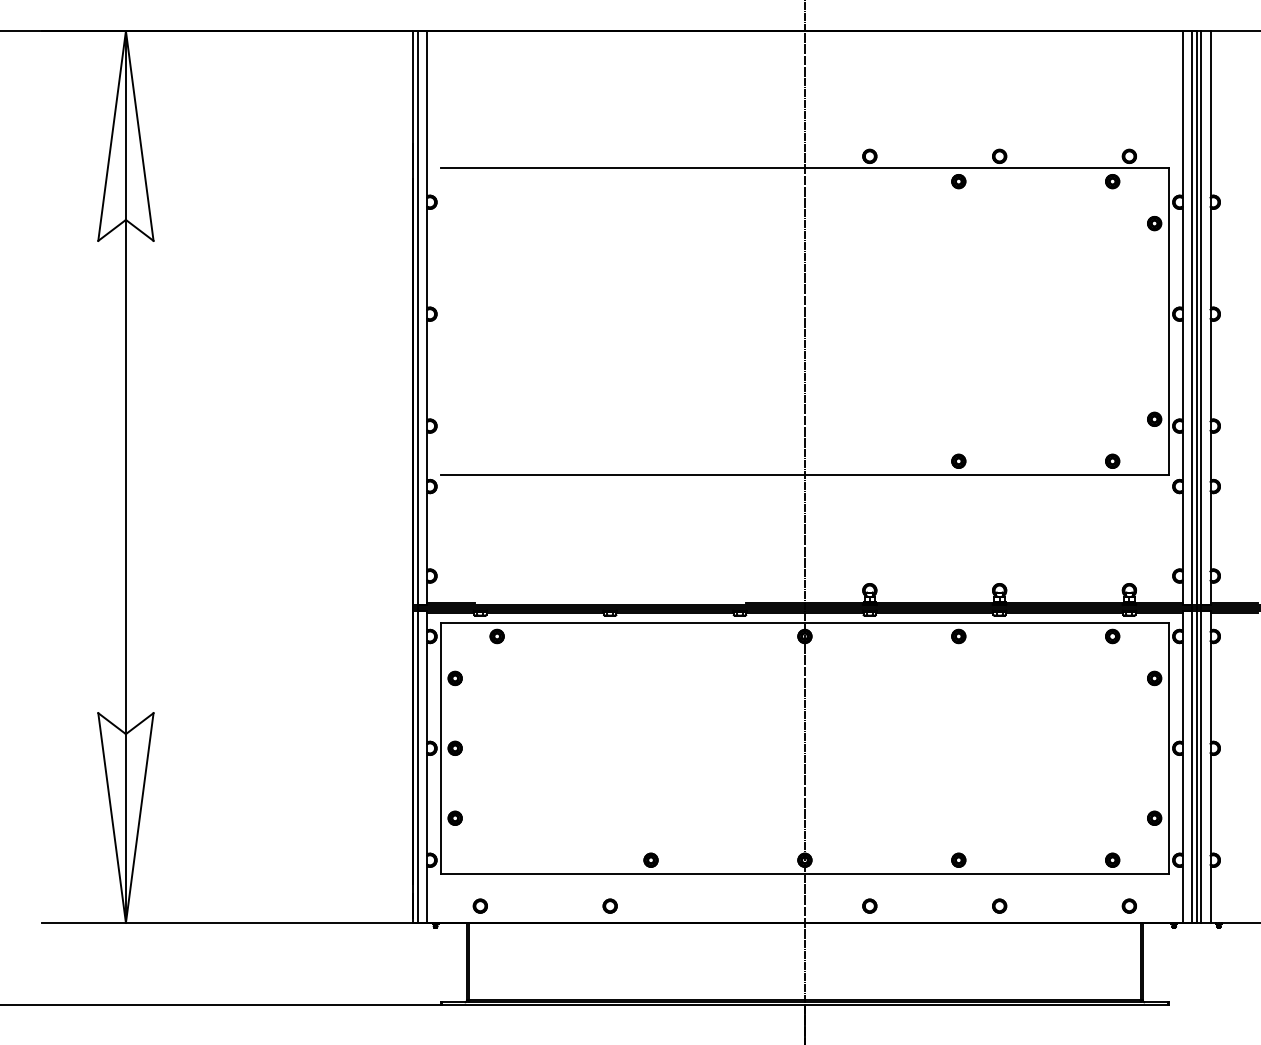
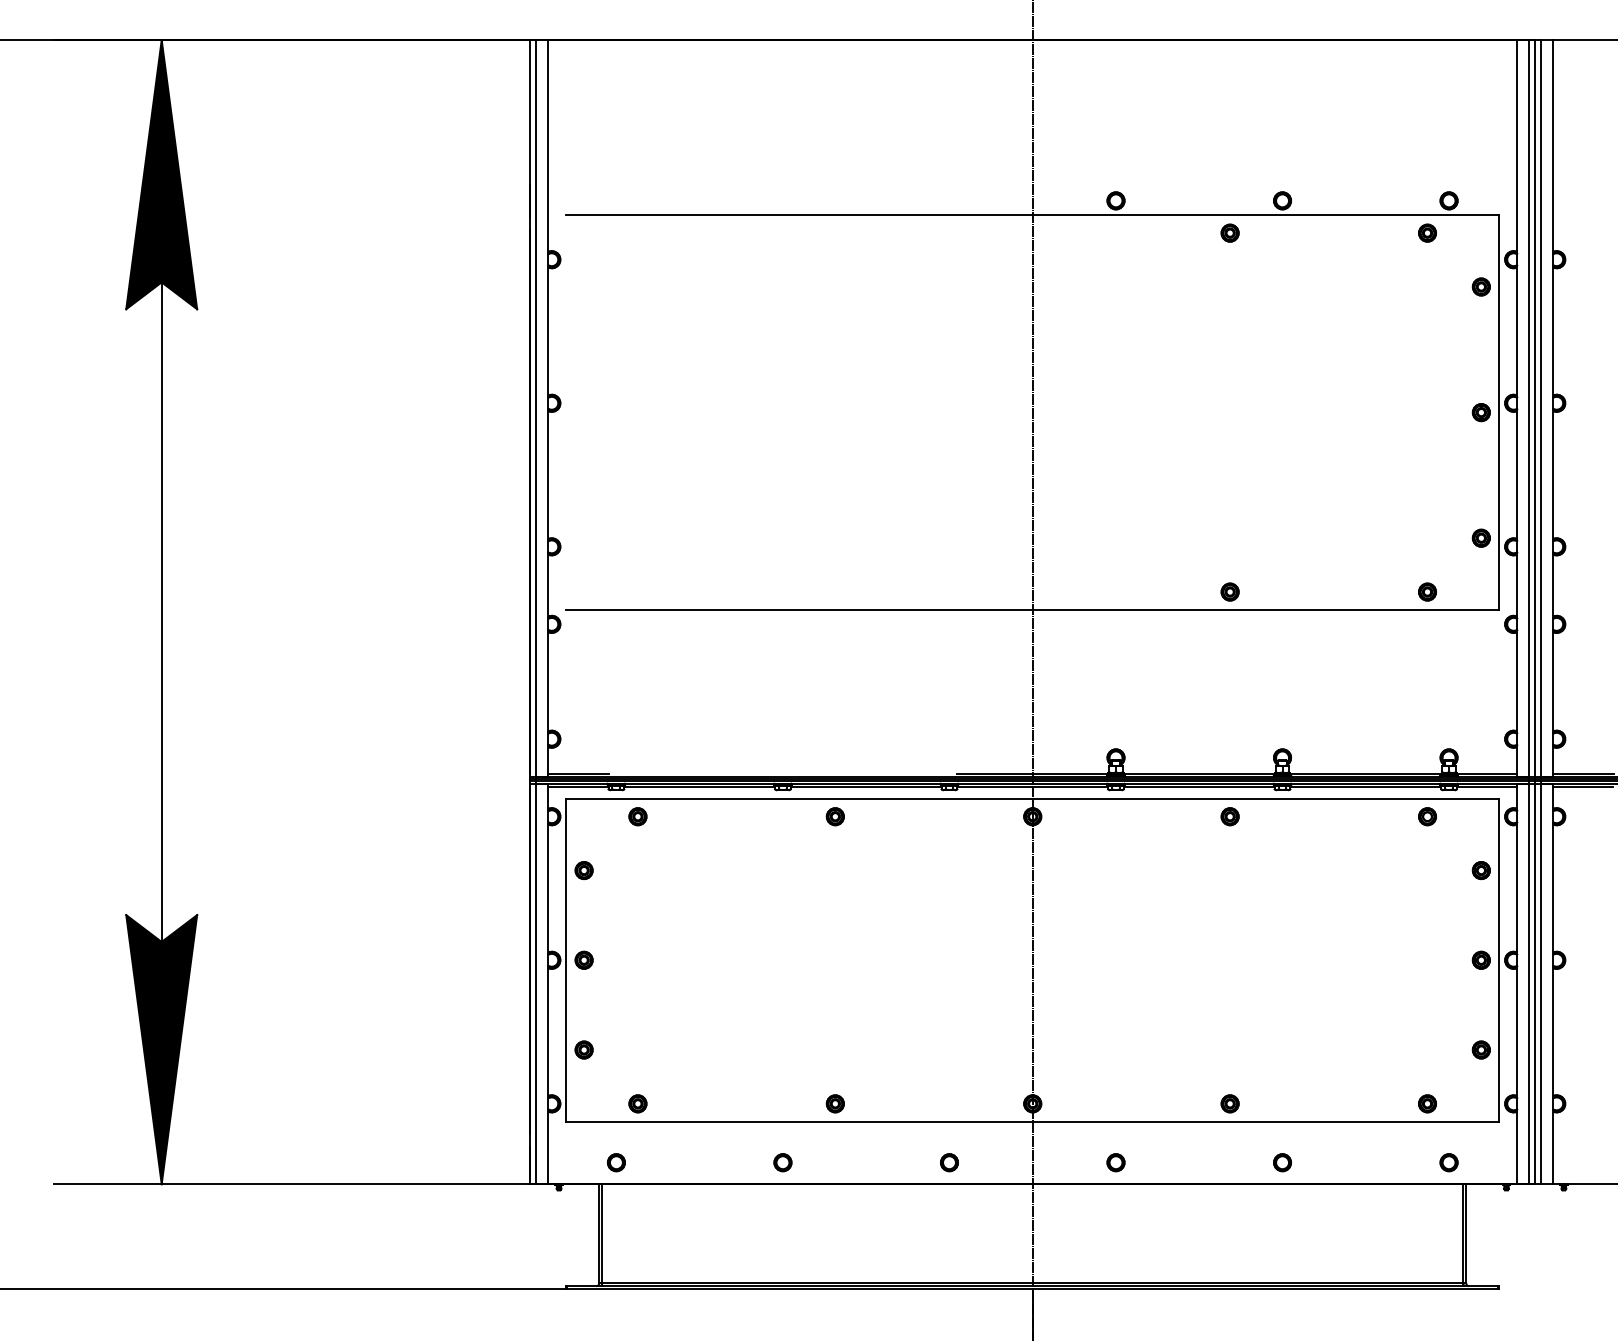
fill: (125, 135) -> (161, 174), added
part: (1153, 321) -> (1480, 412), added
part: (650, 636) -> (834, 816), added
part: (1153, 747) -> (1480, 959), added
fill: (125, 817) -> (161, 1049), added
part: (496, 860) -> (637, 1103), added
part: (740, 906) -> (949, 1162), added

